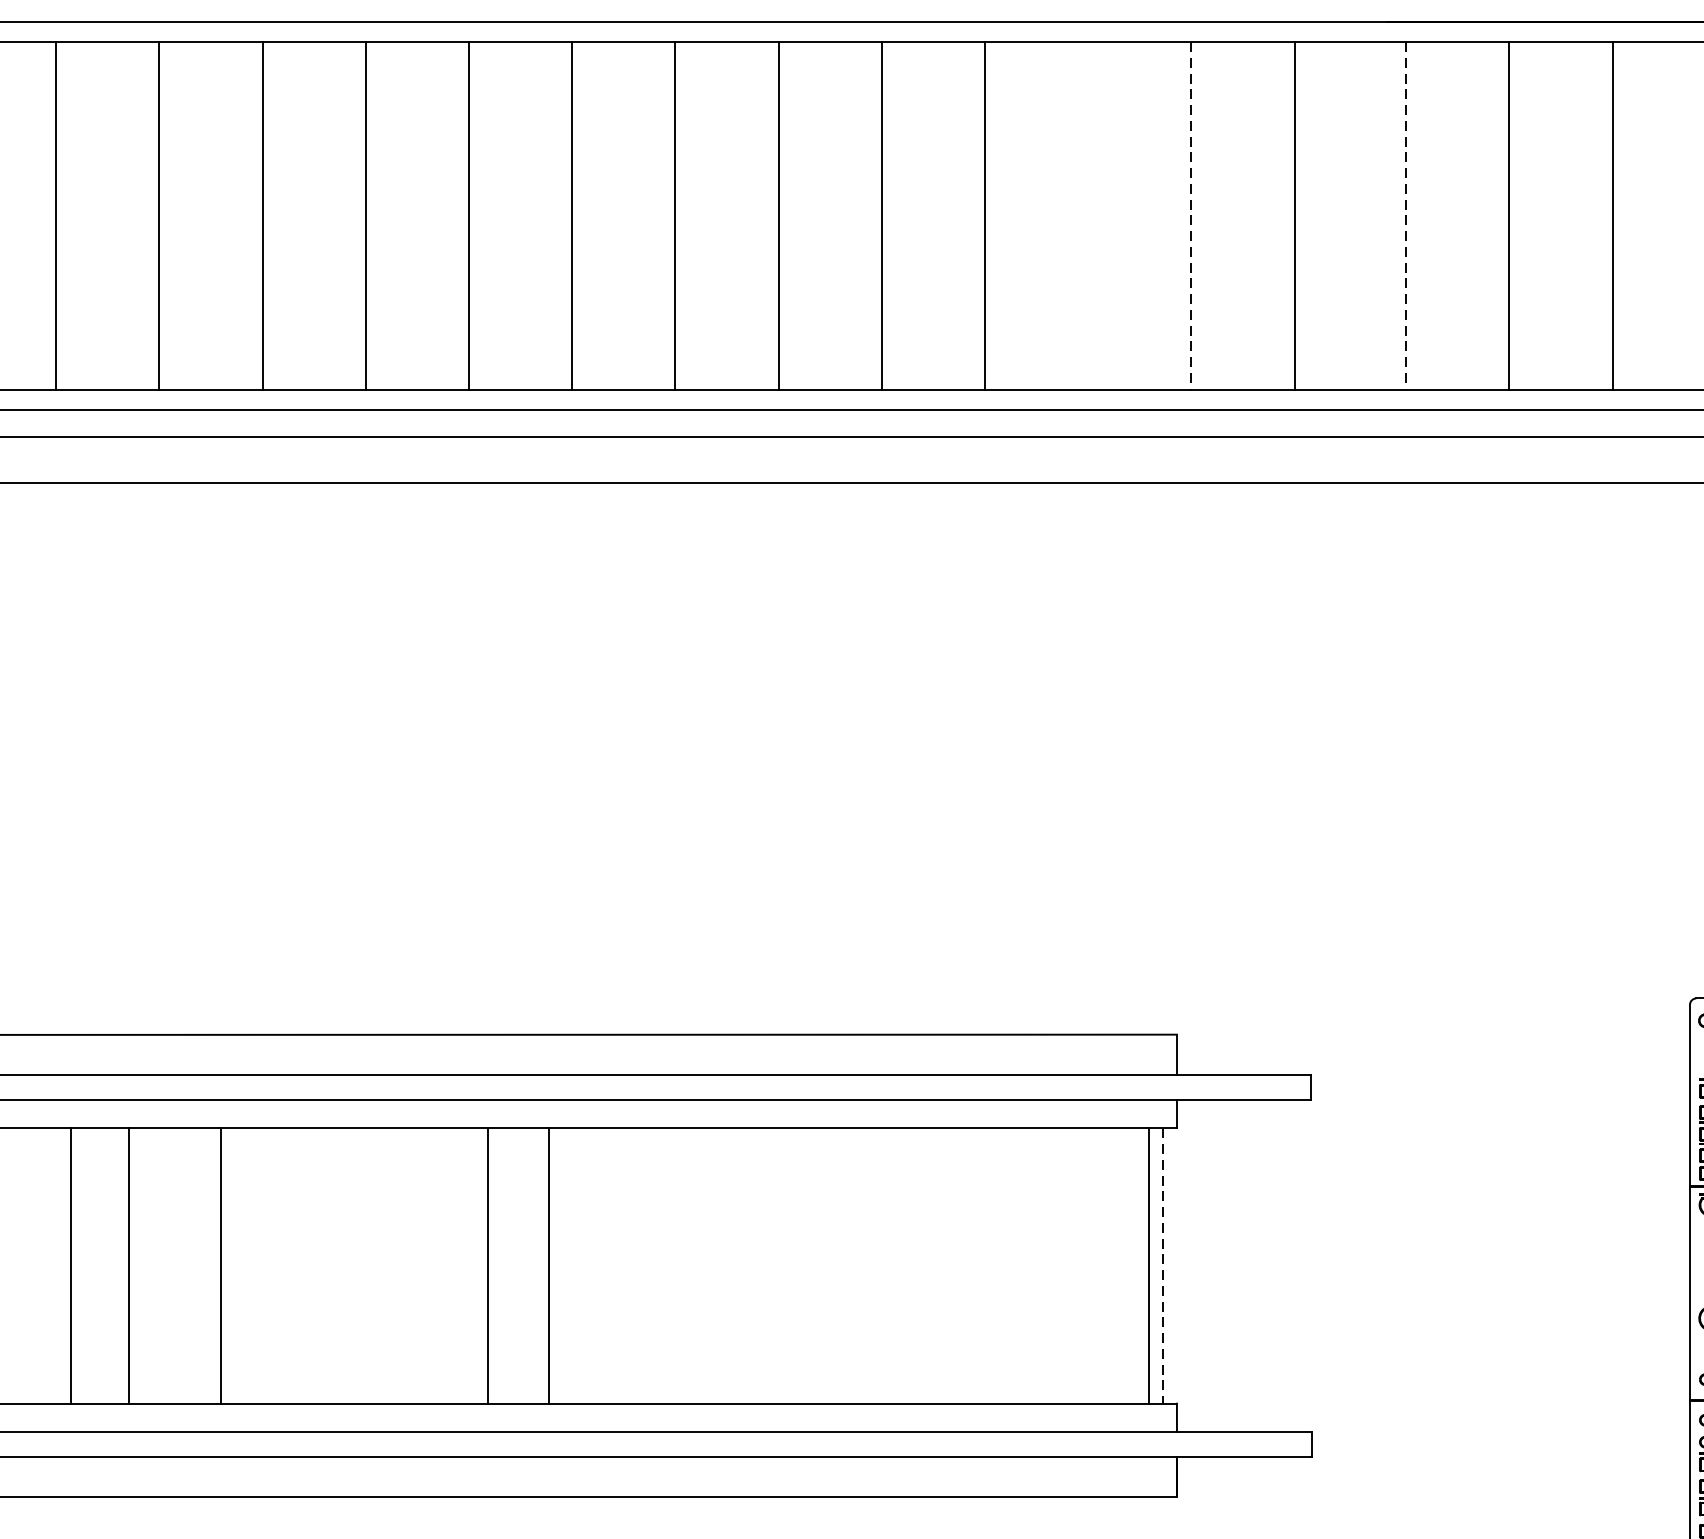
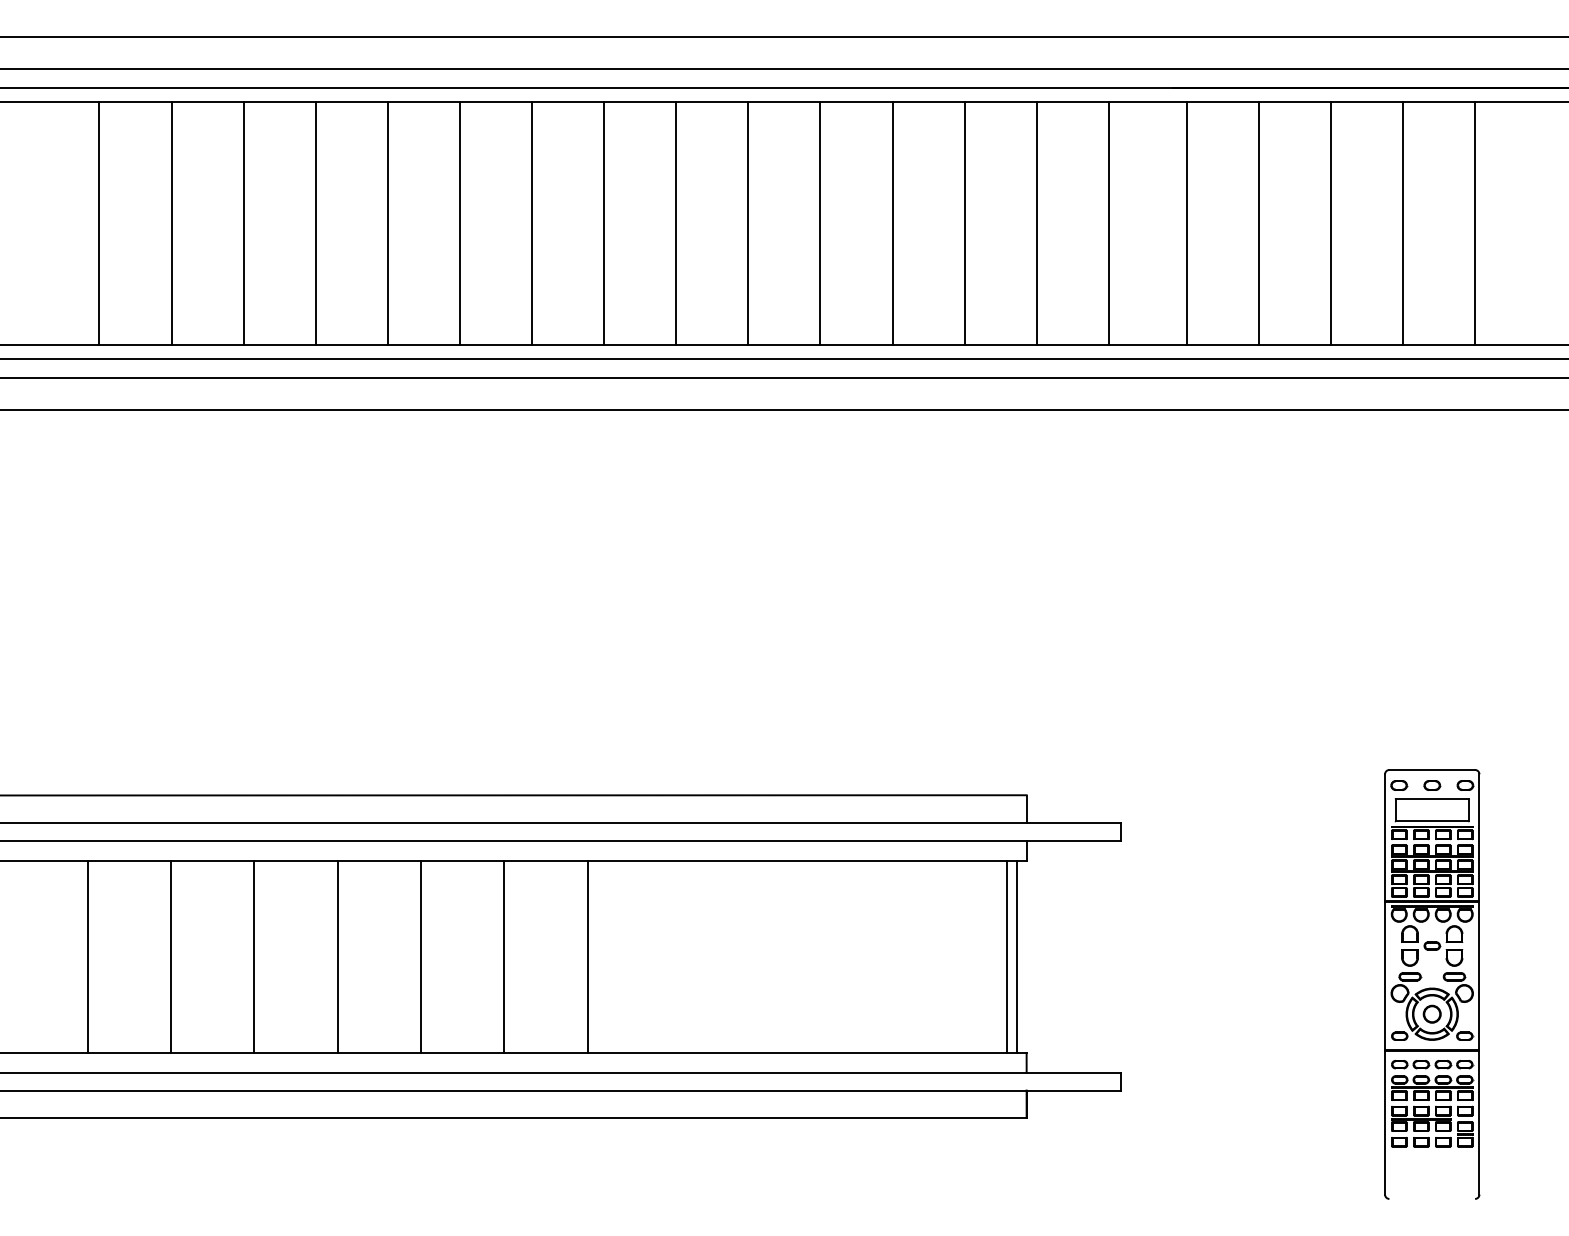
line: (1088, 214) -> (964, 222), added
line: (1191, 216) -> (1036, 223), dashed -> solid
line: (1405, 216) -> (1186, 223), dashed -> solid
line: (128, 1265) -> (337, 956), moved
line: (221, 1265) -> (421, 956), moved
line: (488, 1265) -> (504, 956), moved
line: (1163, 1266) -> (1017, 957), dashed -> solid

